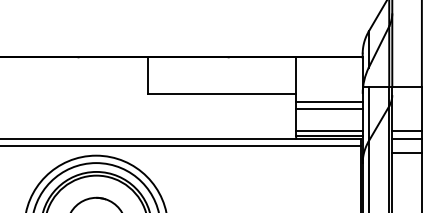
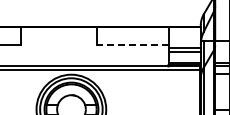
line: (222, 93) -> (132, 44), solid -> dashed

